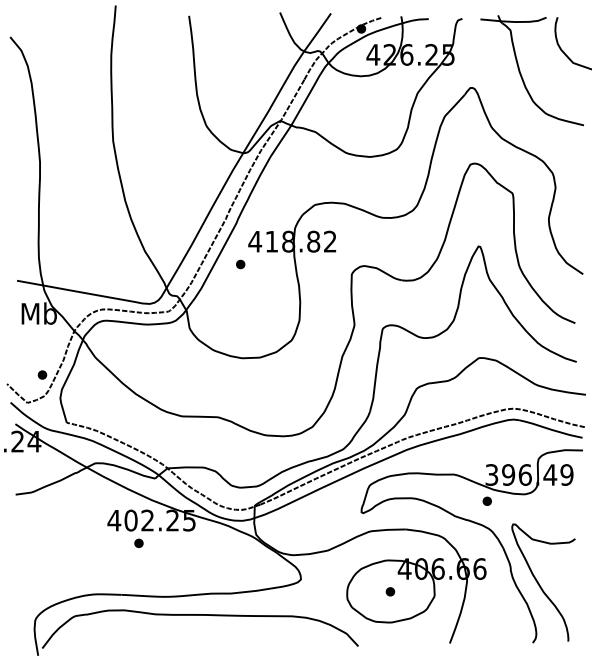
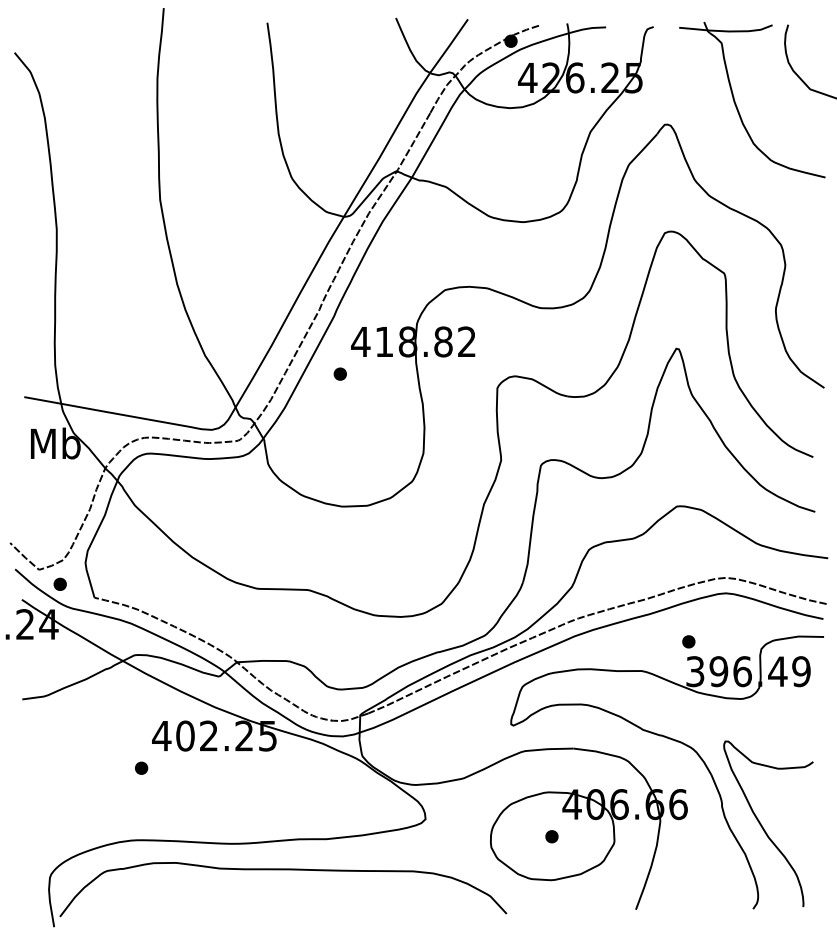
part: (41, 374) -> (59, 583), moved
part: (487, 501) -> (688, 641), moved
part: (138, 542) -> (141, 767), moved

